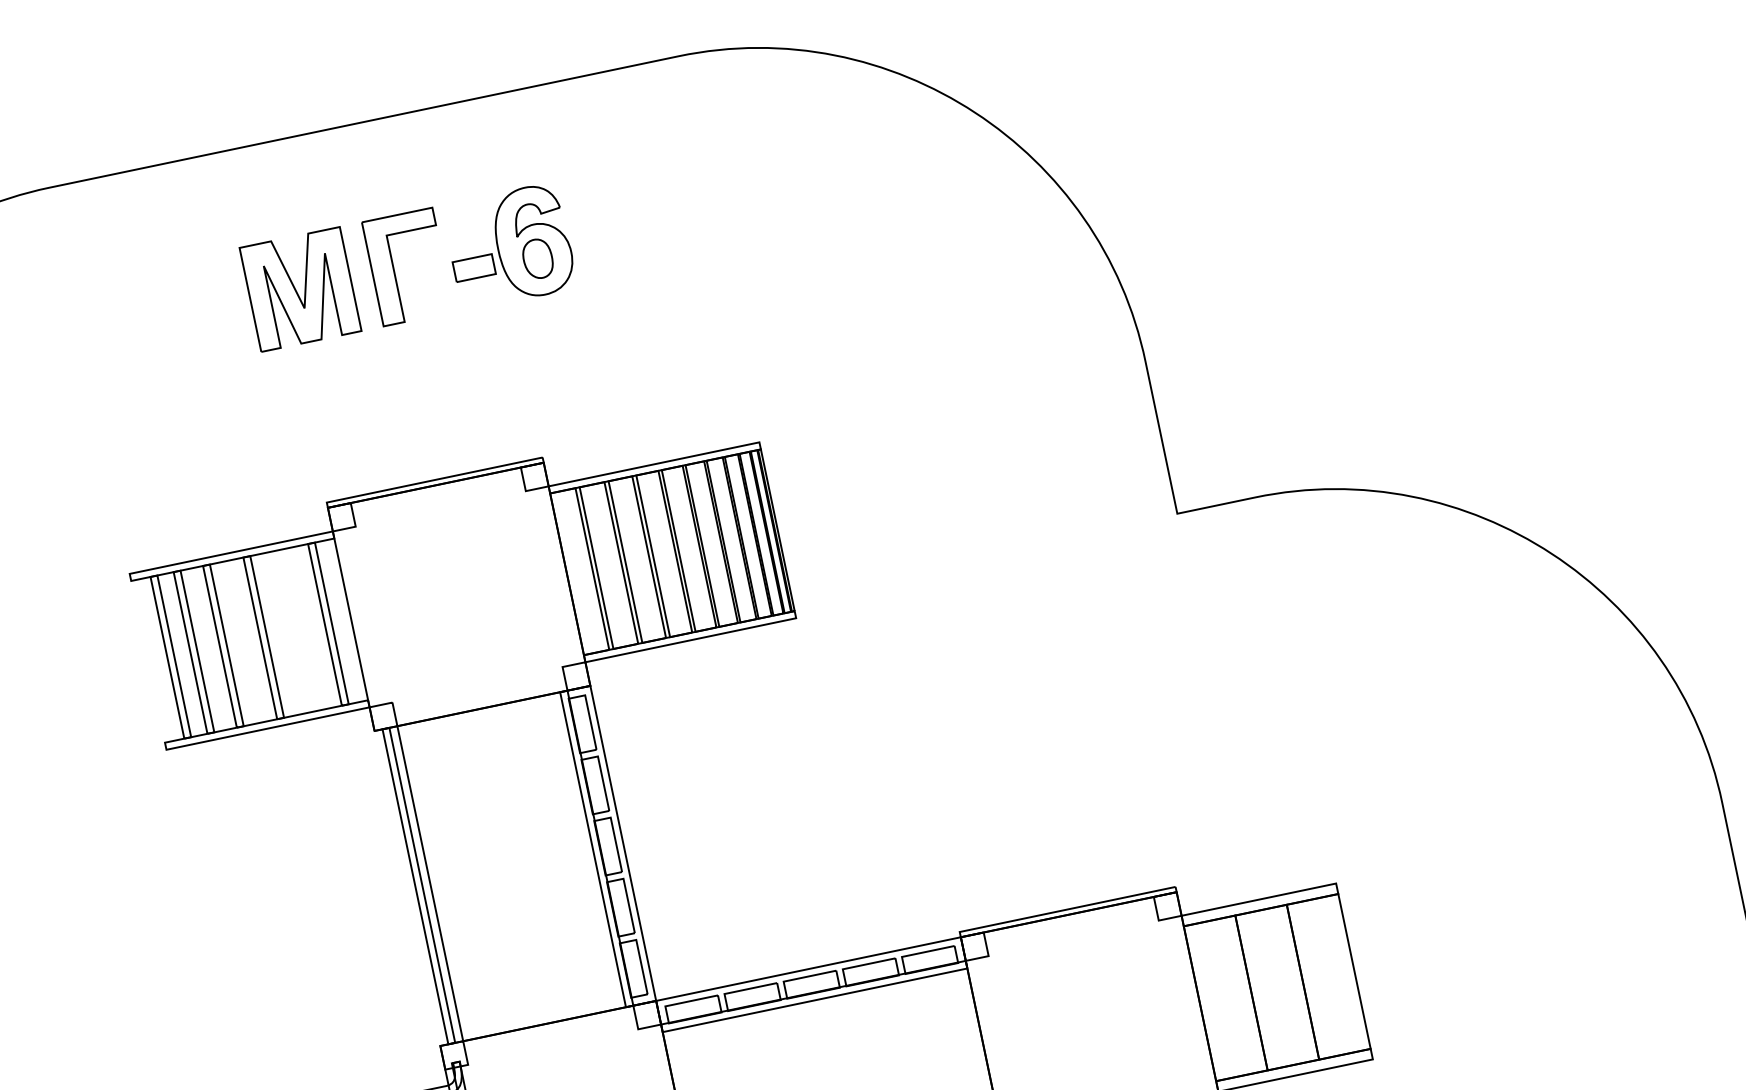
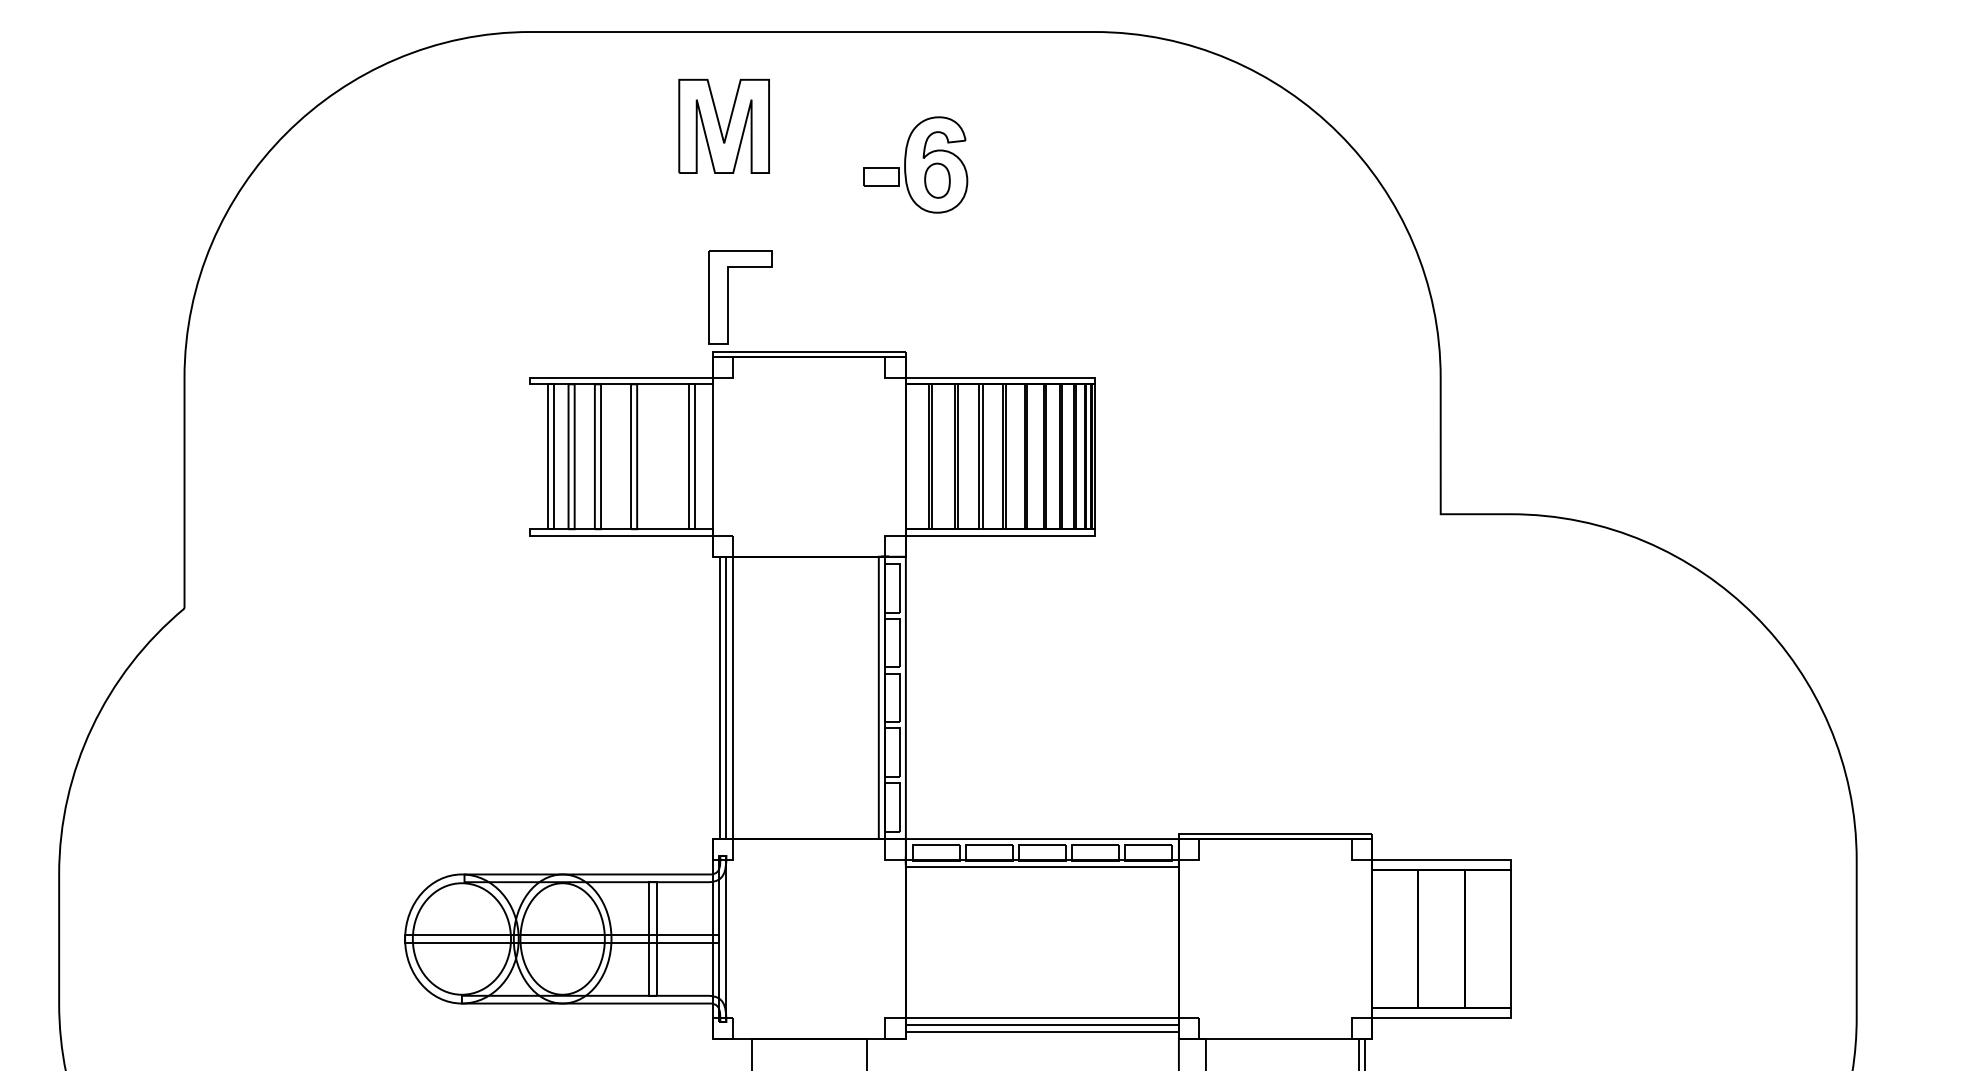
part: (394, 269) -> (728, 297), moved
part: (299, 288) -> (723, 125), moved

